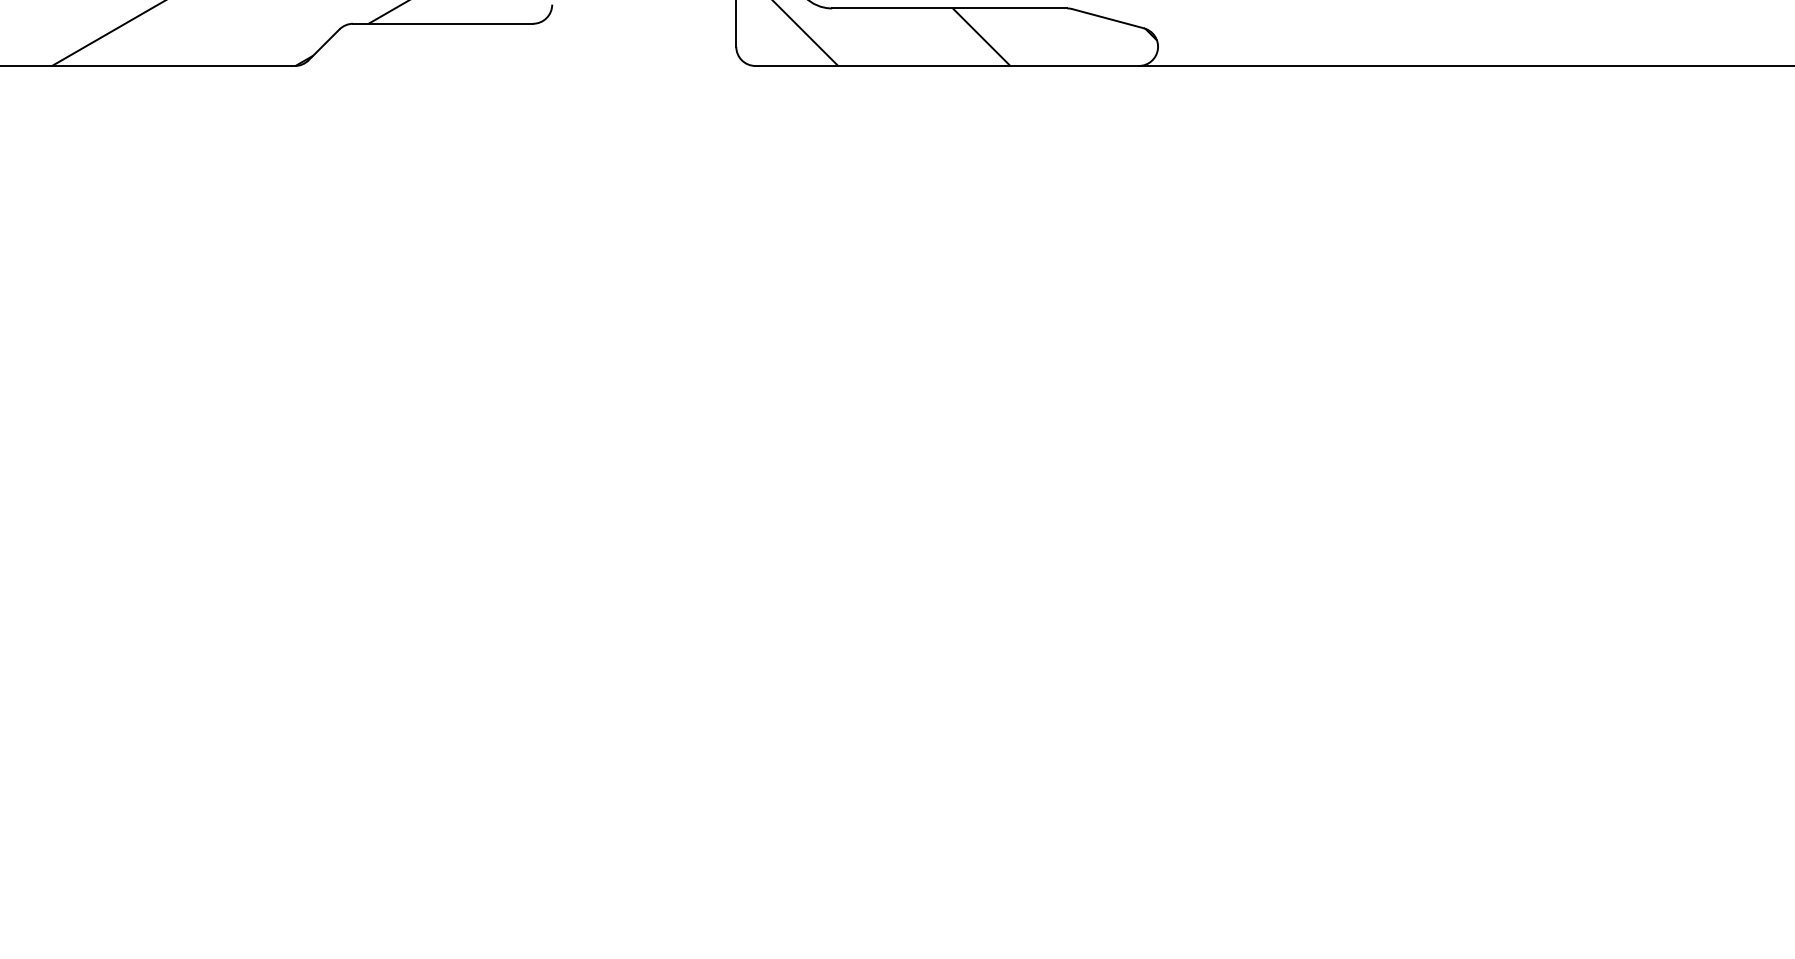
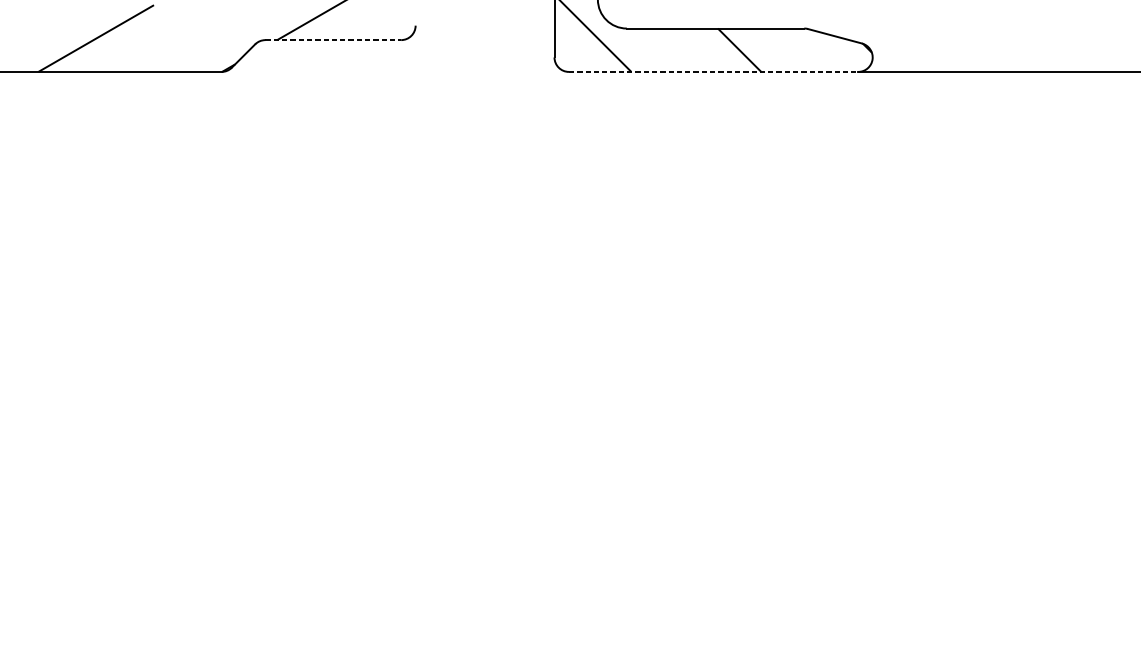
line: (443, 23) -> (333, 39), solid -> dashed
line: (947, 65) -> (713, 71), solid -> dashed

